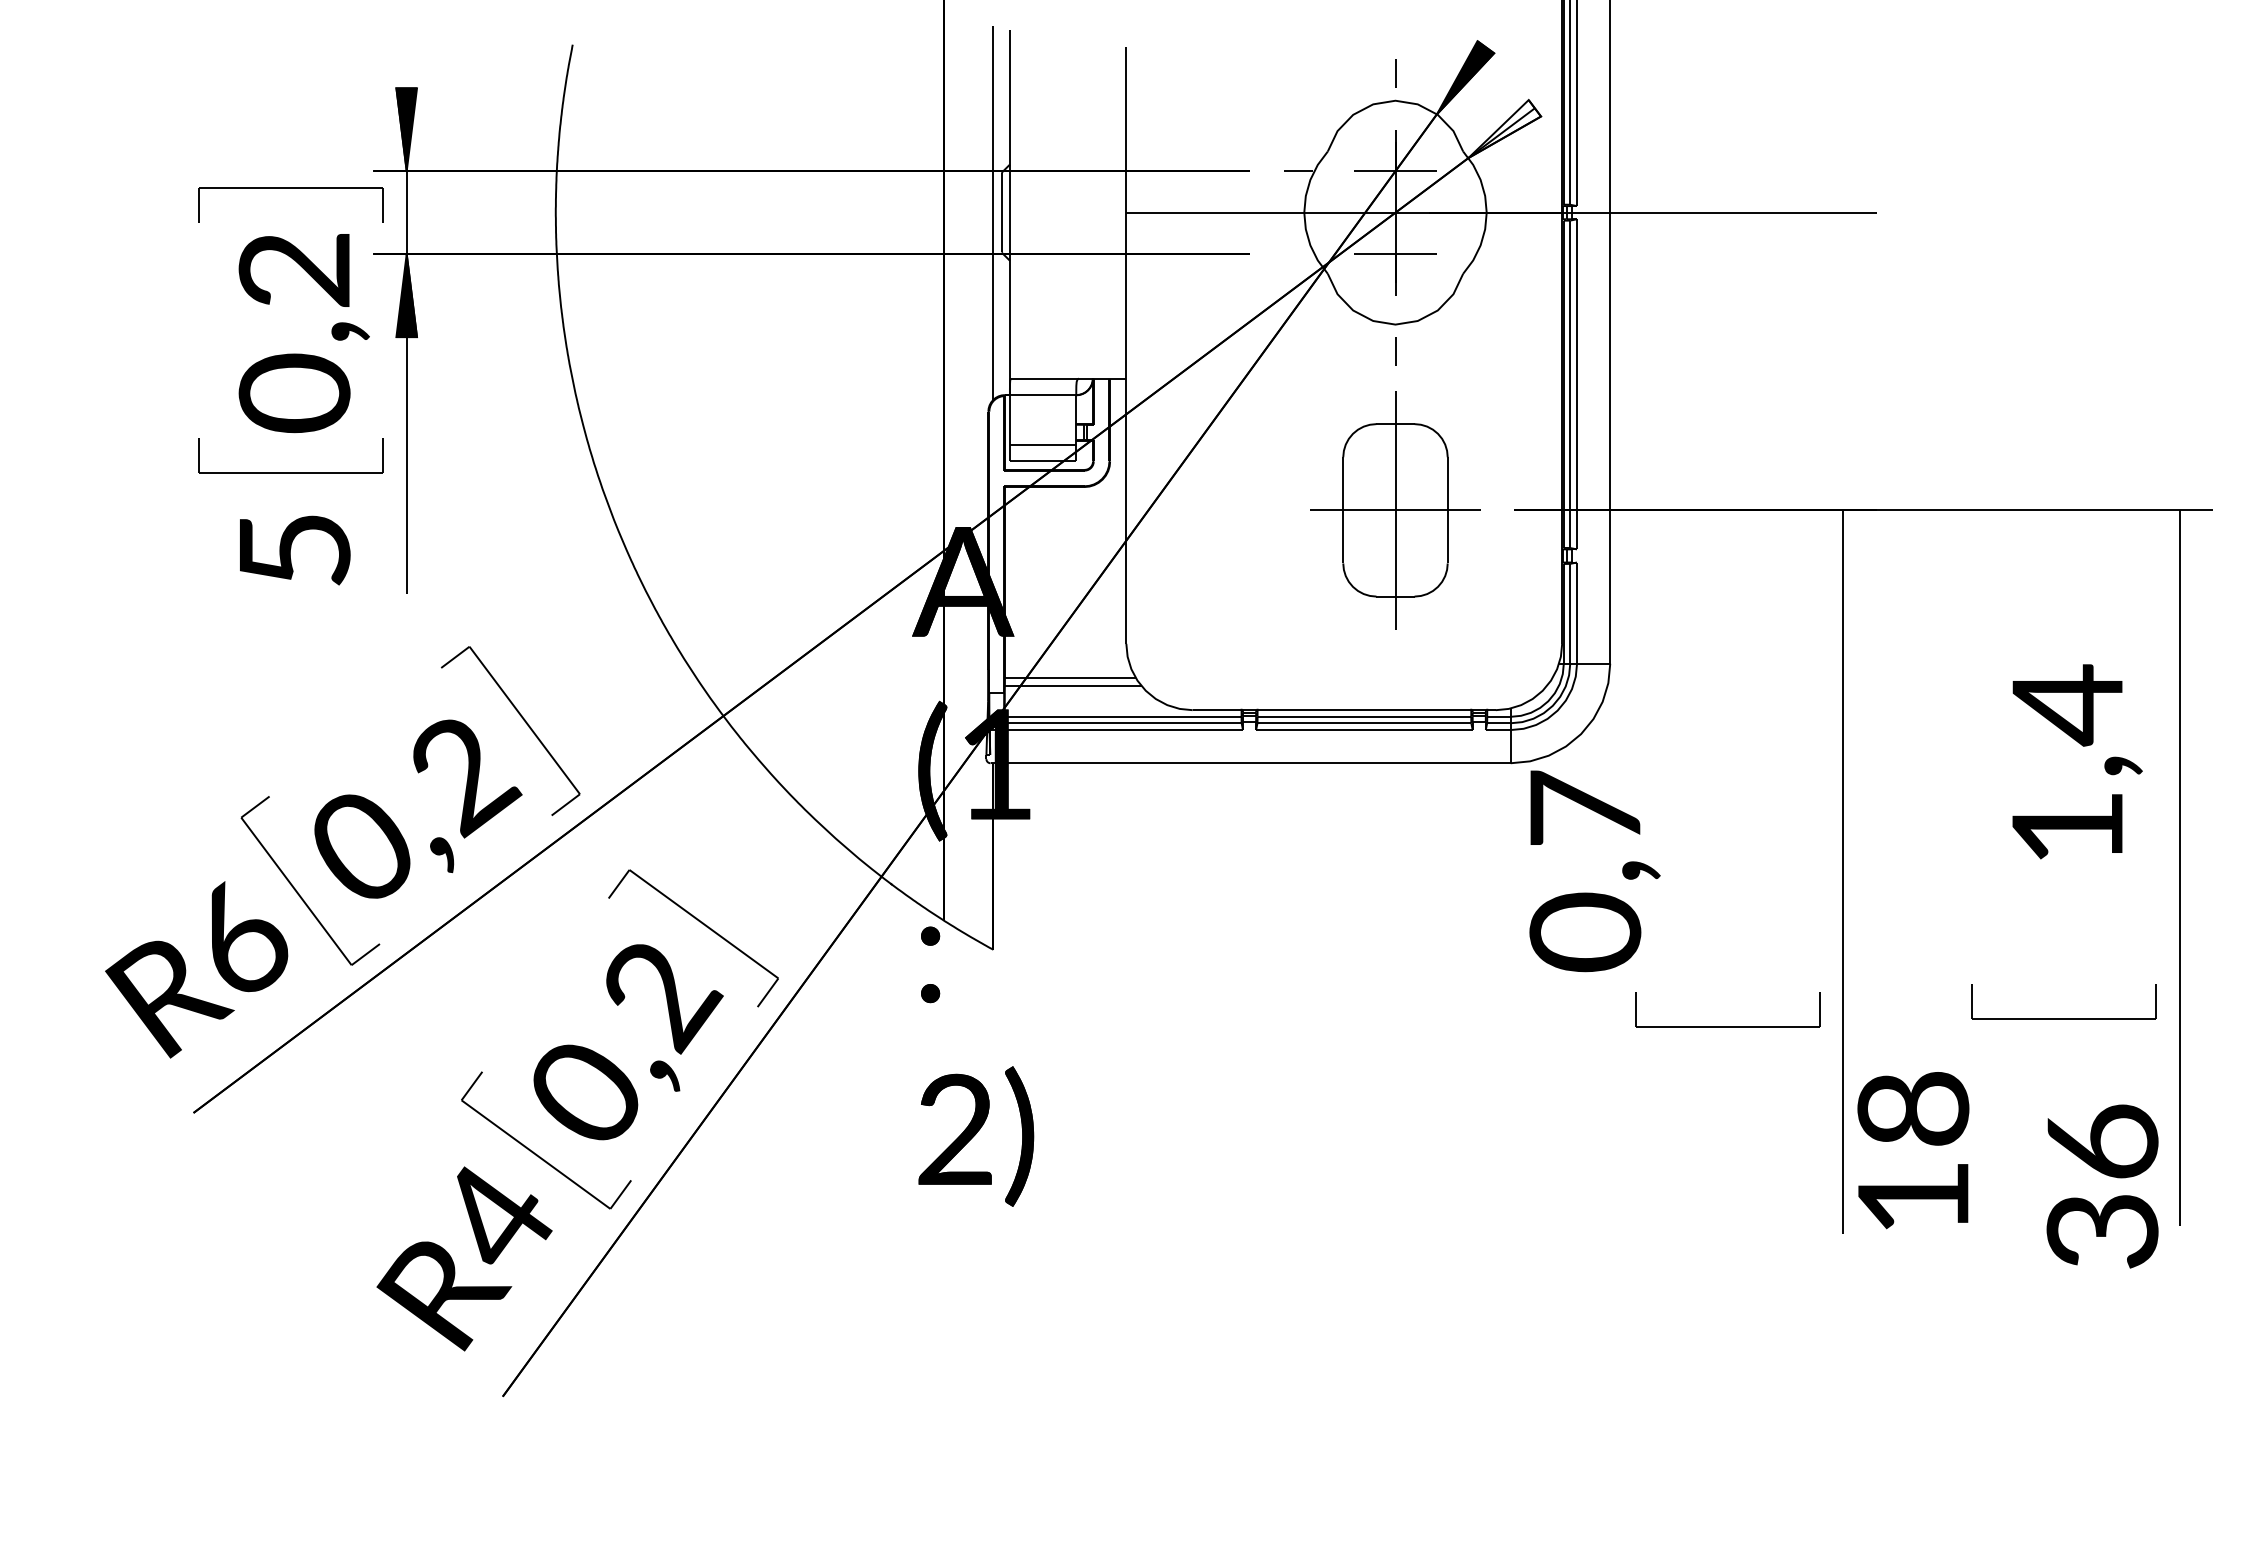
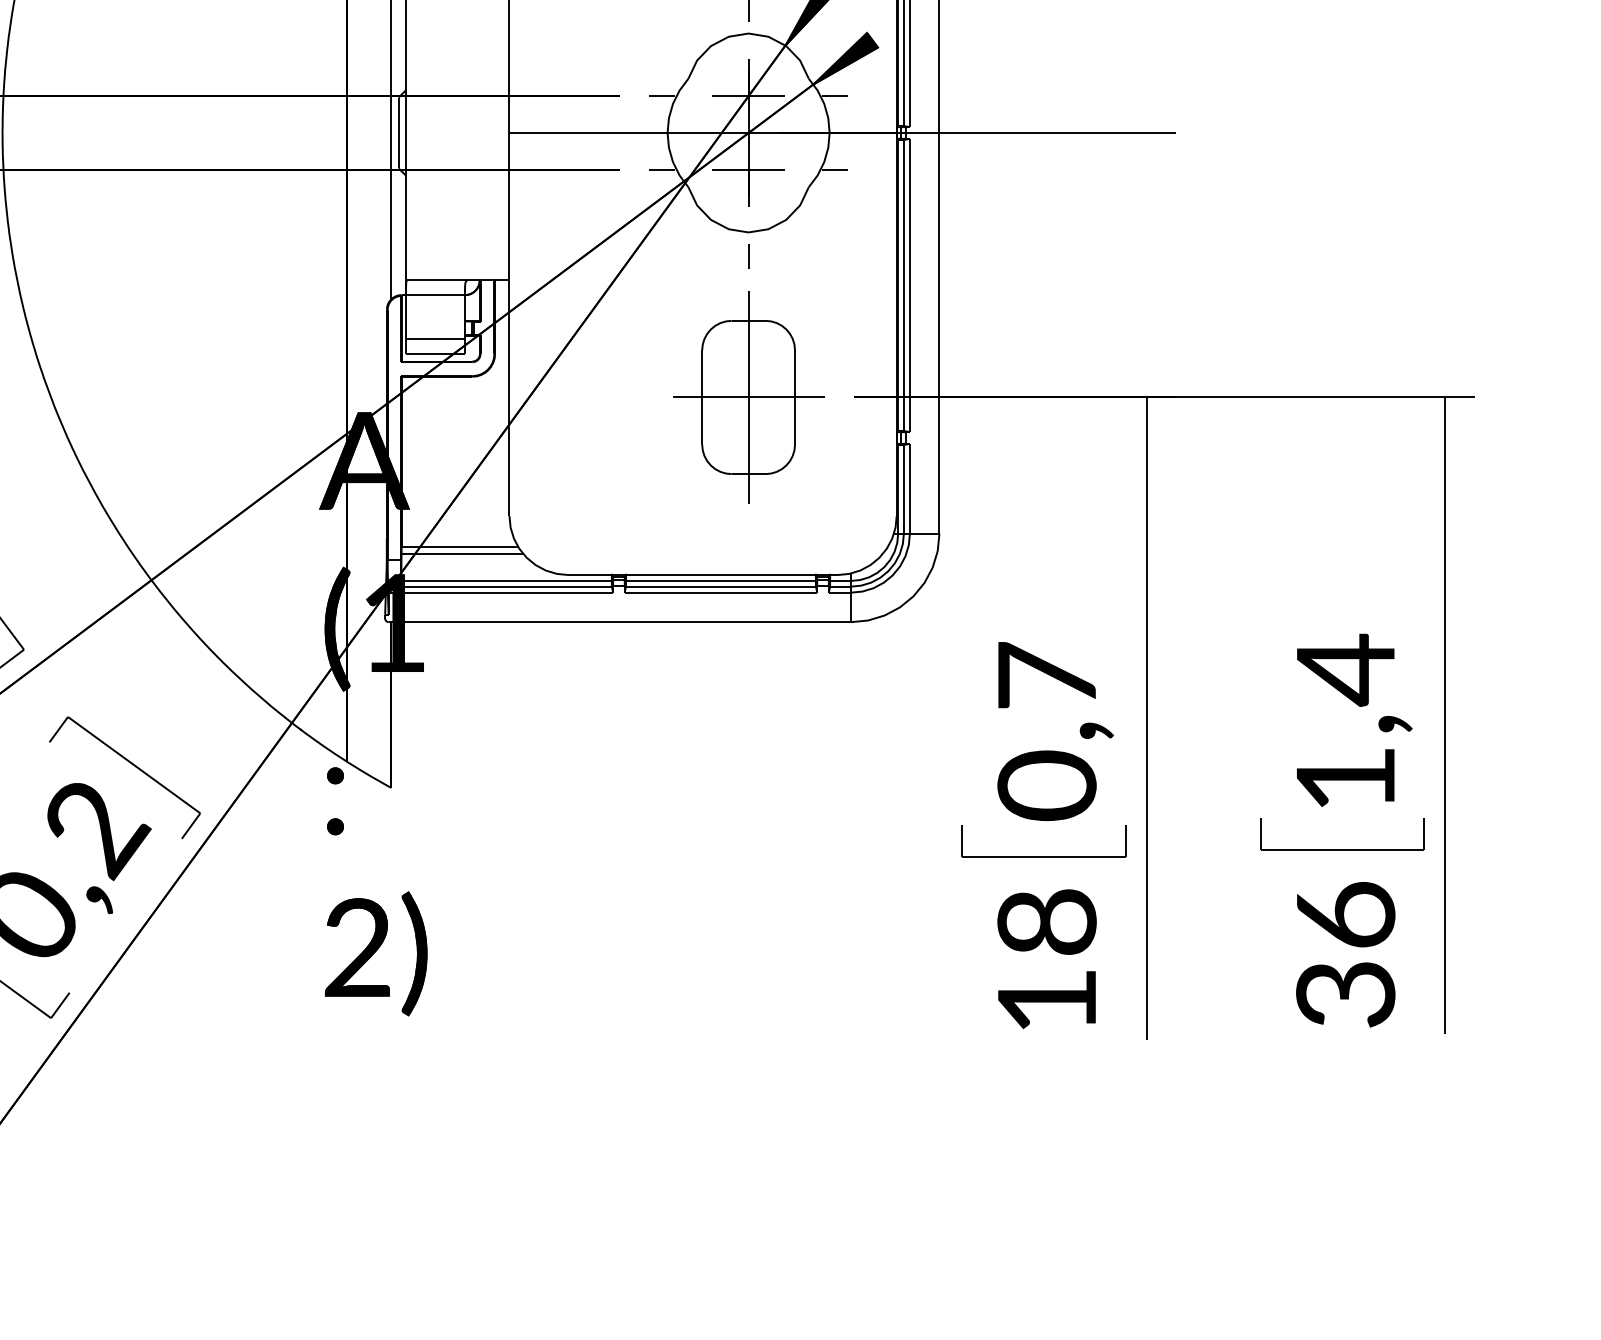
fill: (1504, 129) -> (845, 59), added
line: (1492, 171) -> (834, 96), added
line: (1297, 254) -> (661, 170), added
line: (1492, 254) -> (834, 170), added
text: (2077, 761) -> (1354, 720), moved
text: (1594, 871) -> (1055, 731), moved
text: (1913, 1150) -> (1047, 959), moved
text: (2102, 1186) -> (1345, 954), moved

